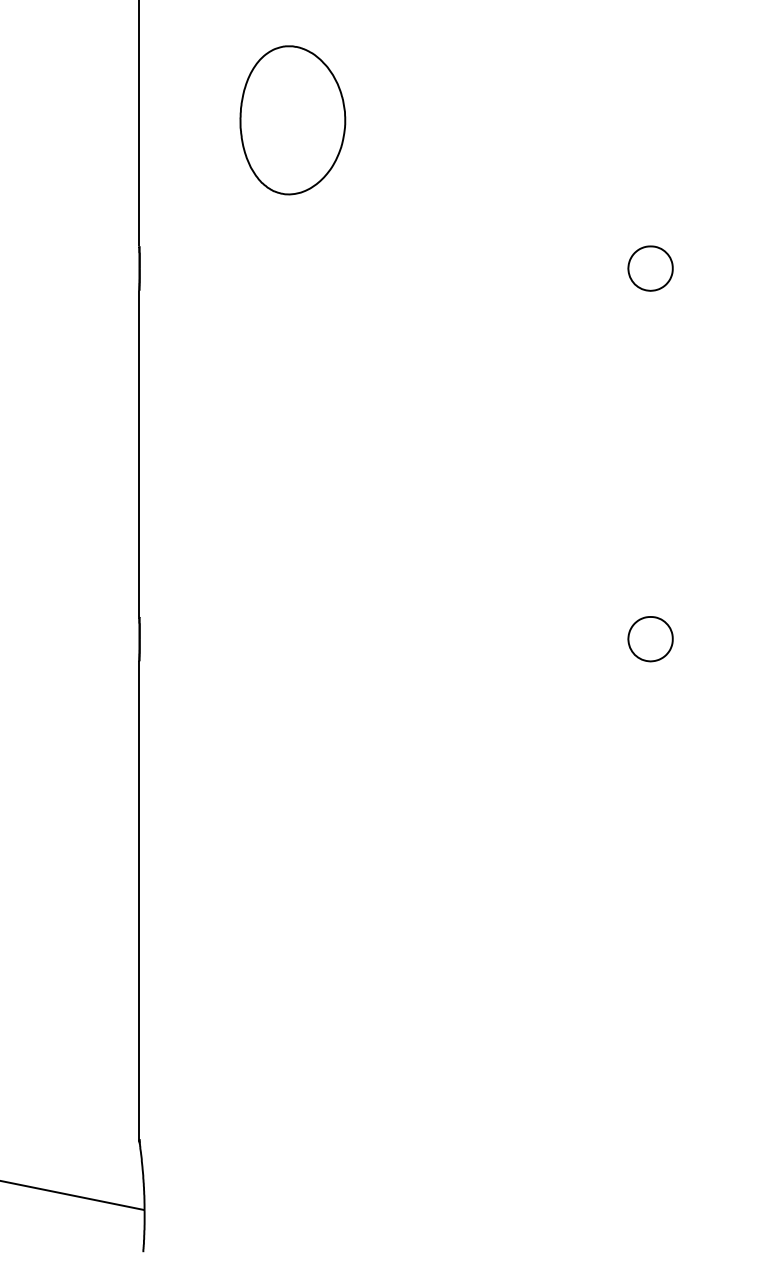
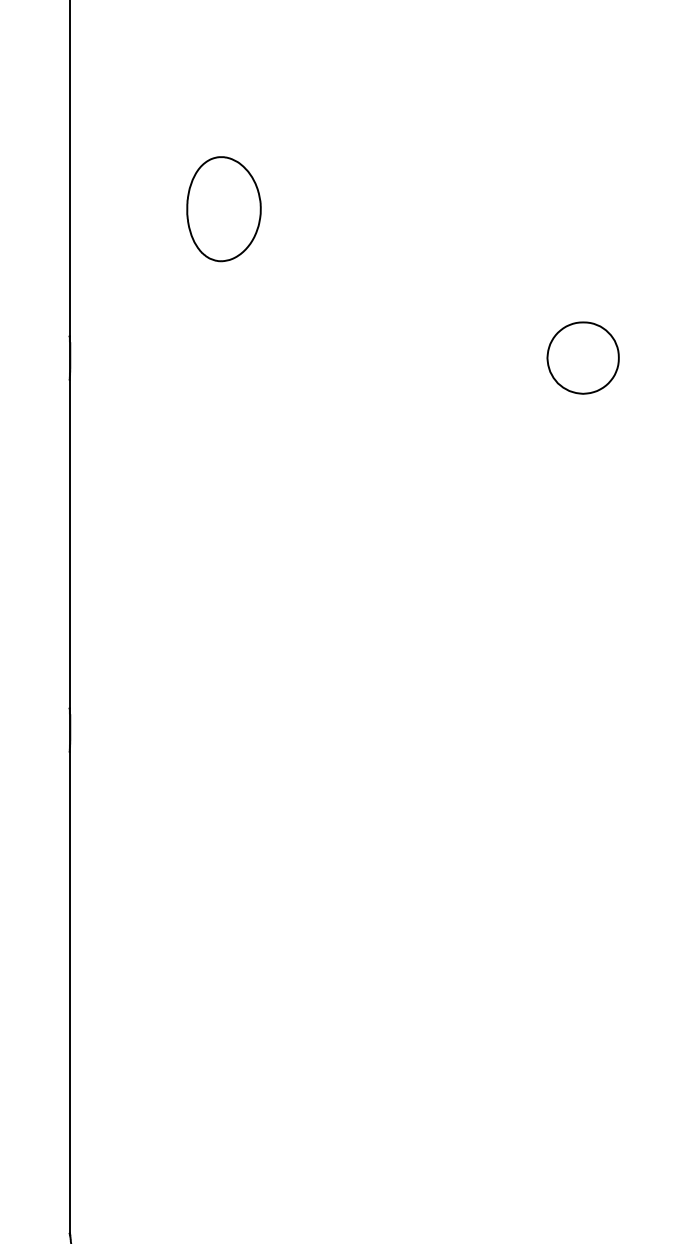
part: (292, 120) -> (223, 209), size x0.7
part: (650, 268) -> (583, 357), size x1.6
part: (650, 639) -> (583, 730), removed

